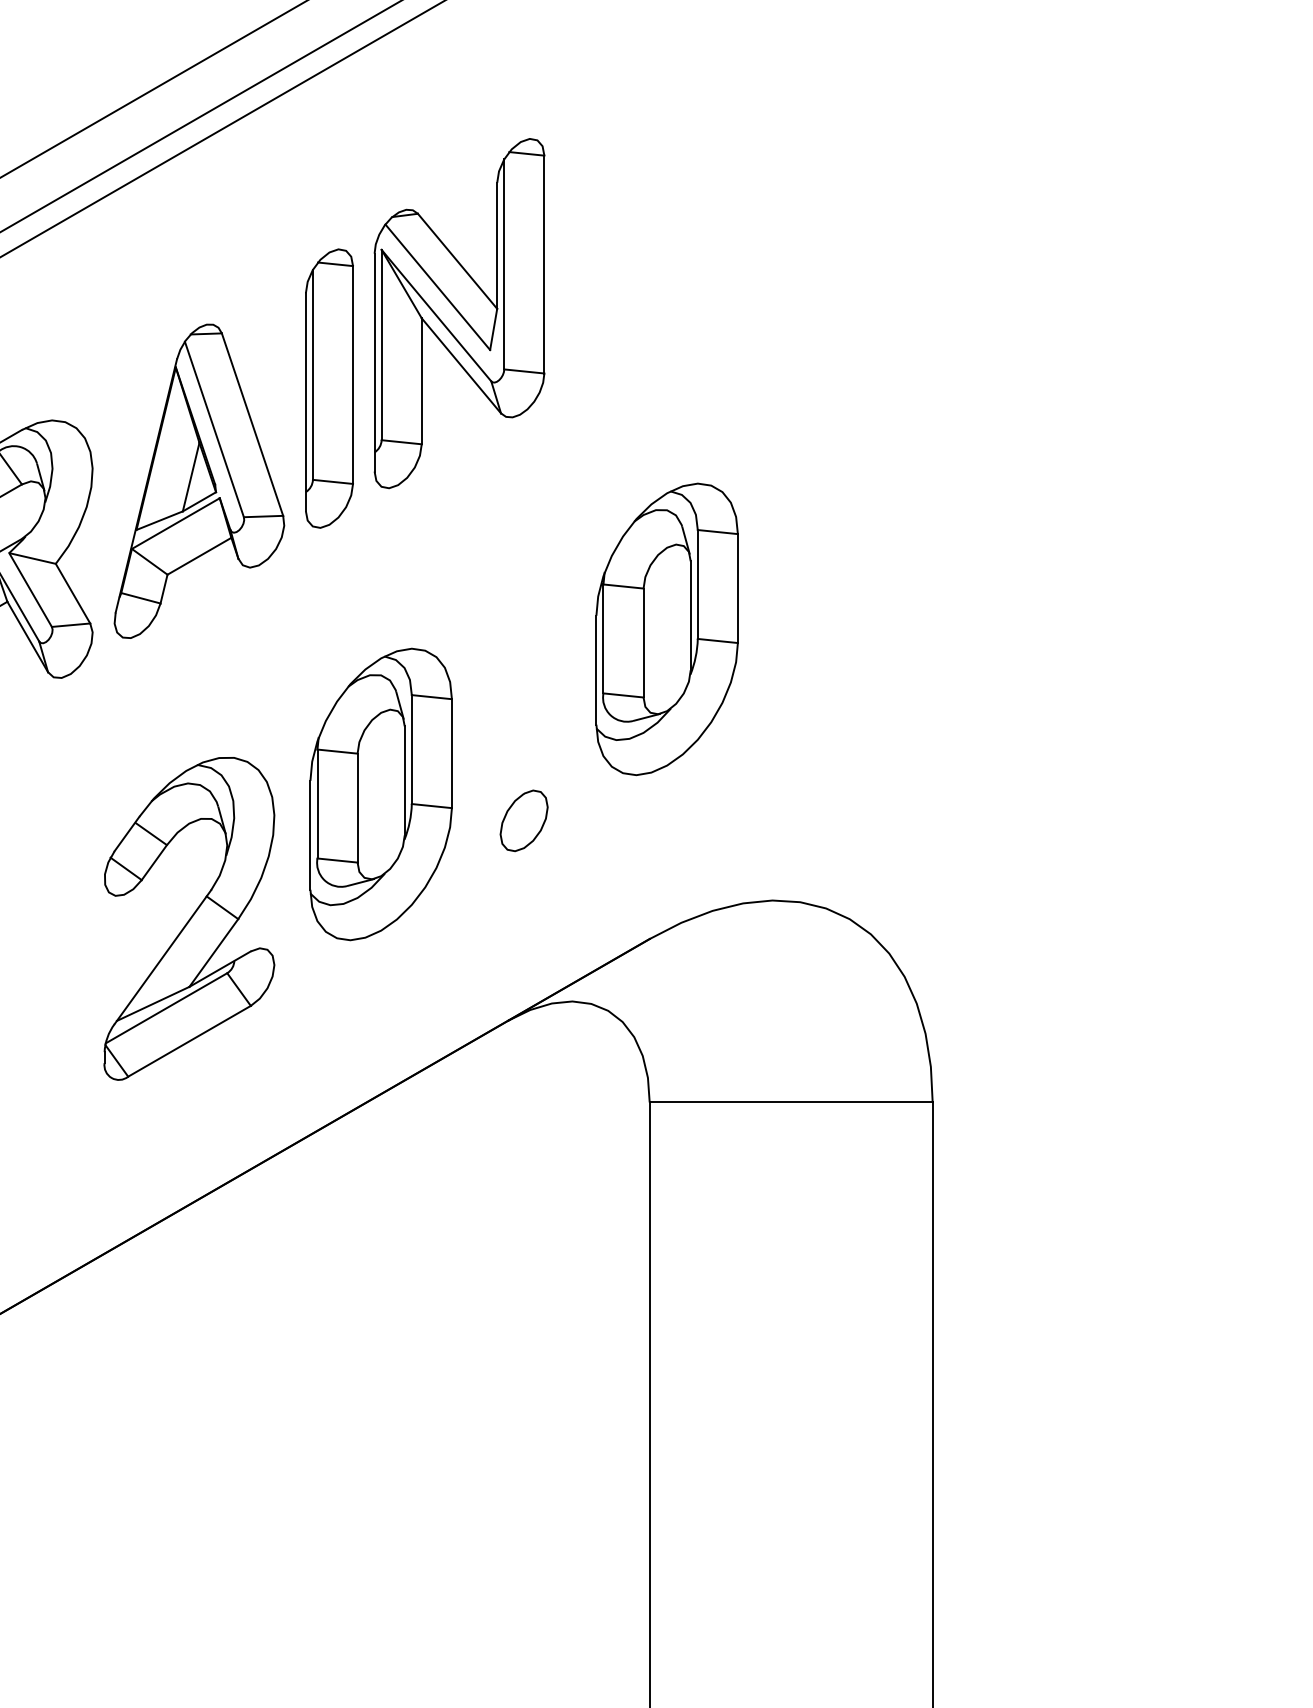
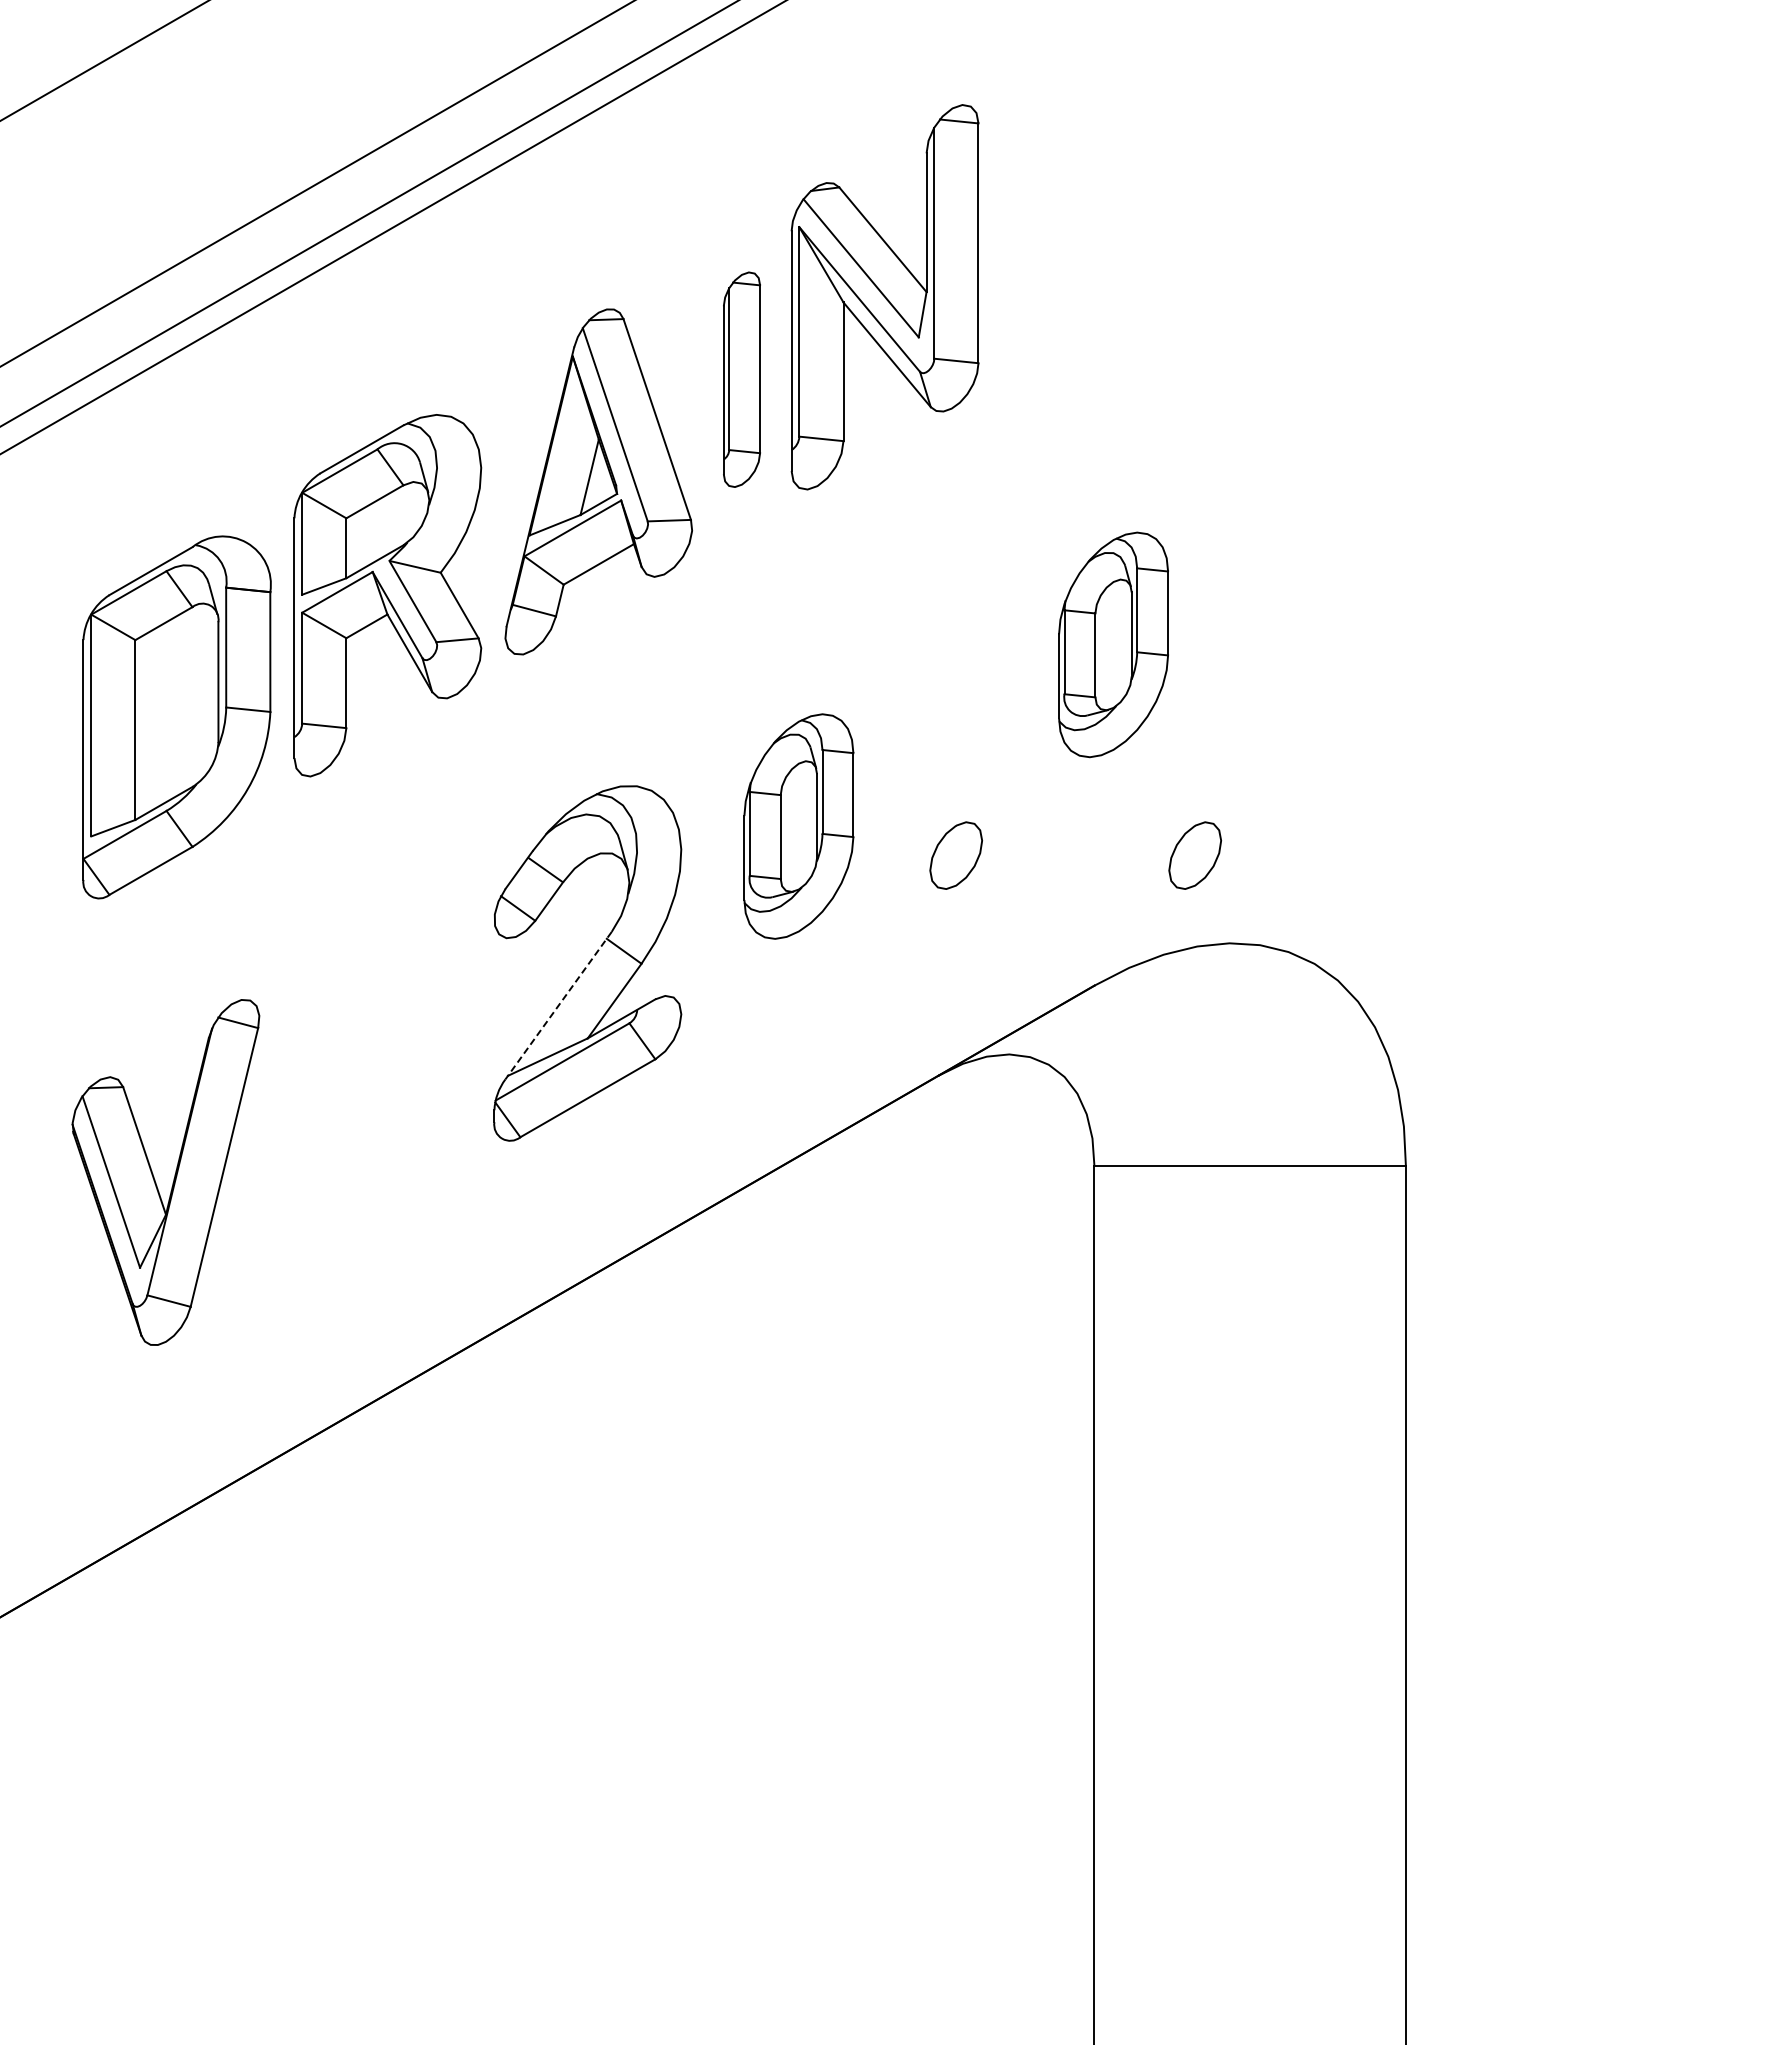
part: (329, 388) -> (741, 379), size x0.7
part: (667, 629) -> (1113, 644), size x0.7
part: (380, 794) -> (798, 826), size x0.7
part: (740, 820) -> (1194, 855), added
line: (162, 957) -> (558, 1005), solid -> dashed

